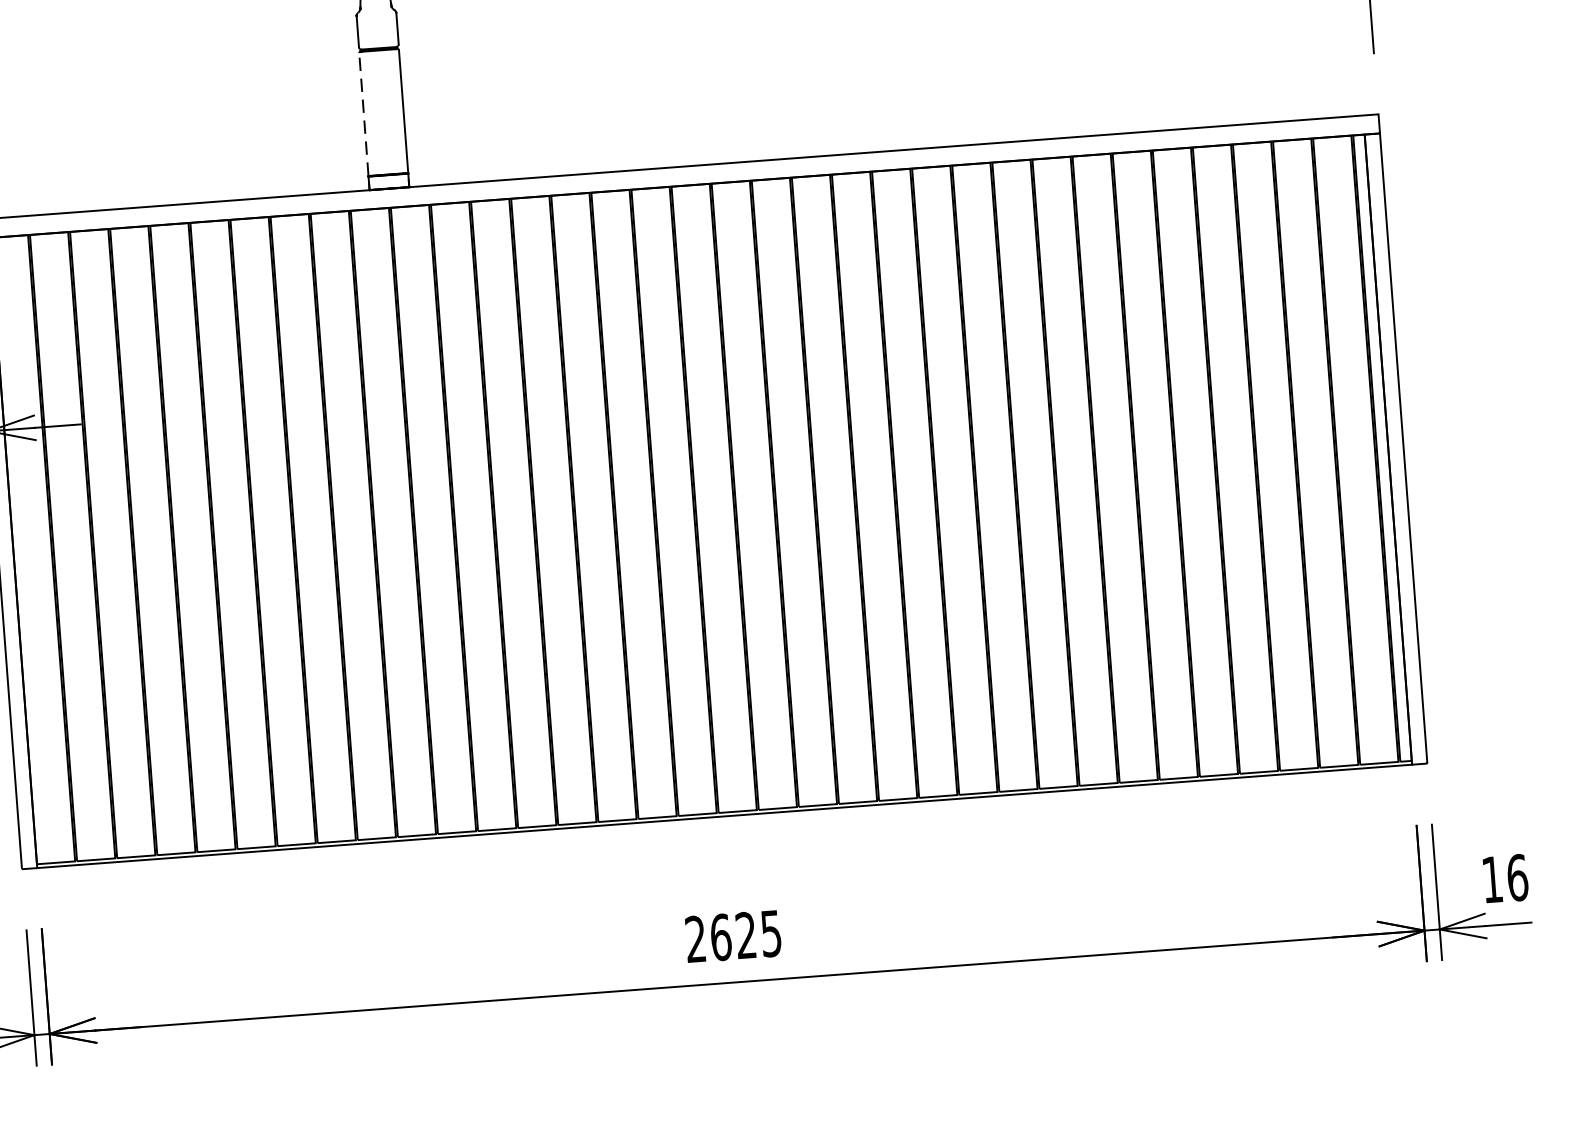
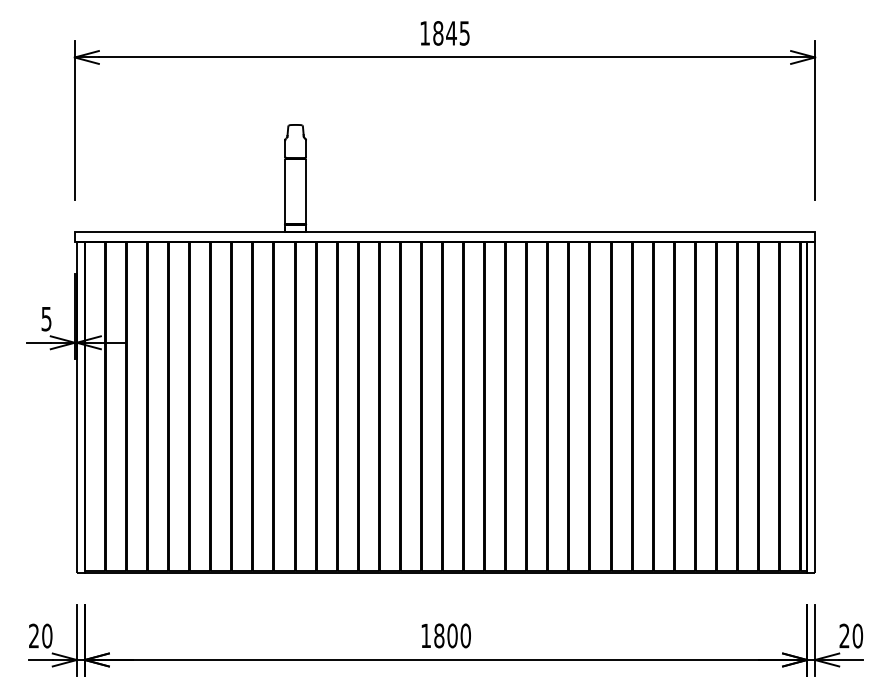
line: (364, 113) -> (285, 191), dashed -> solid
text: (1505, 877) -> (851, 635), 16 -> 20
text: (732, 935) -> (445, 635), 2625 -> 1800

